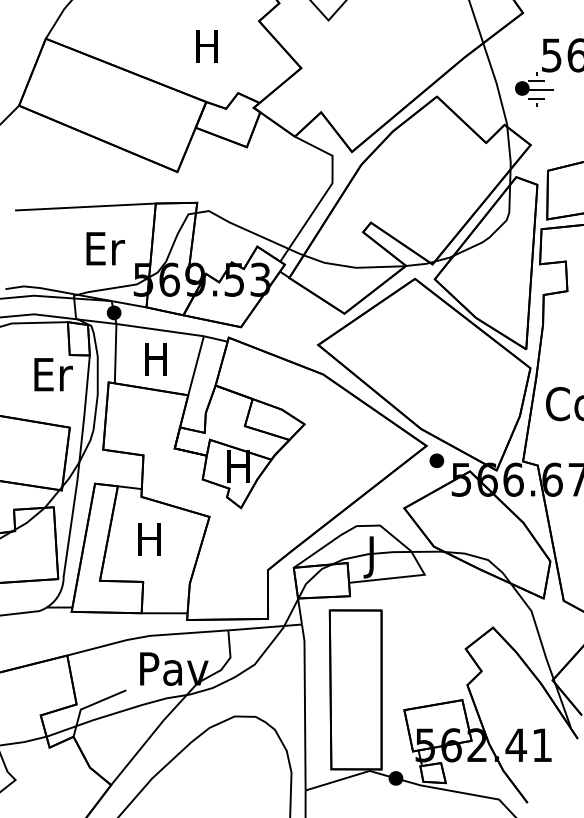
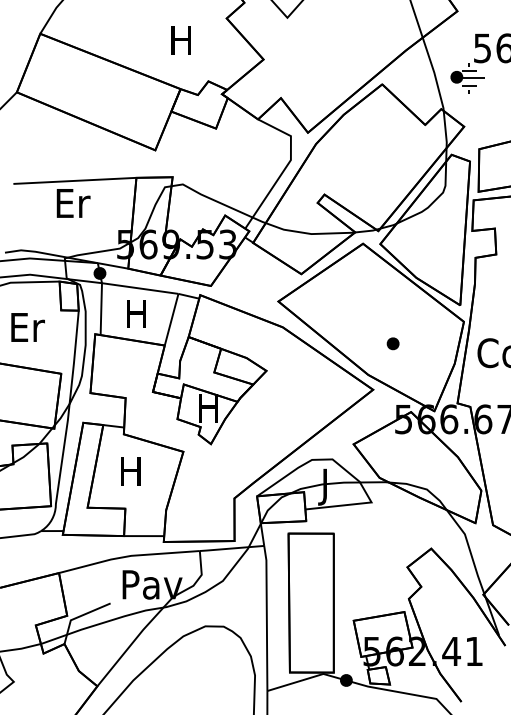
text: (105, 248) -> (73, 203), moved
text: (52, 374) -> (27, 327), moved
part: (436, 460) -> (392, 343), moved

